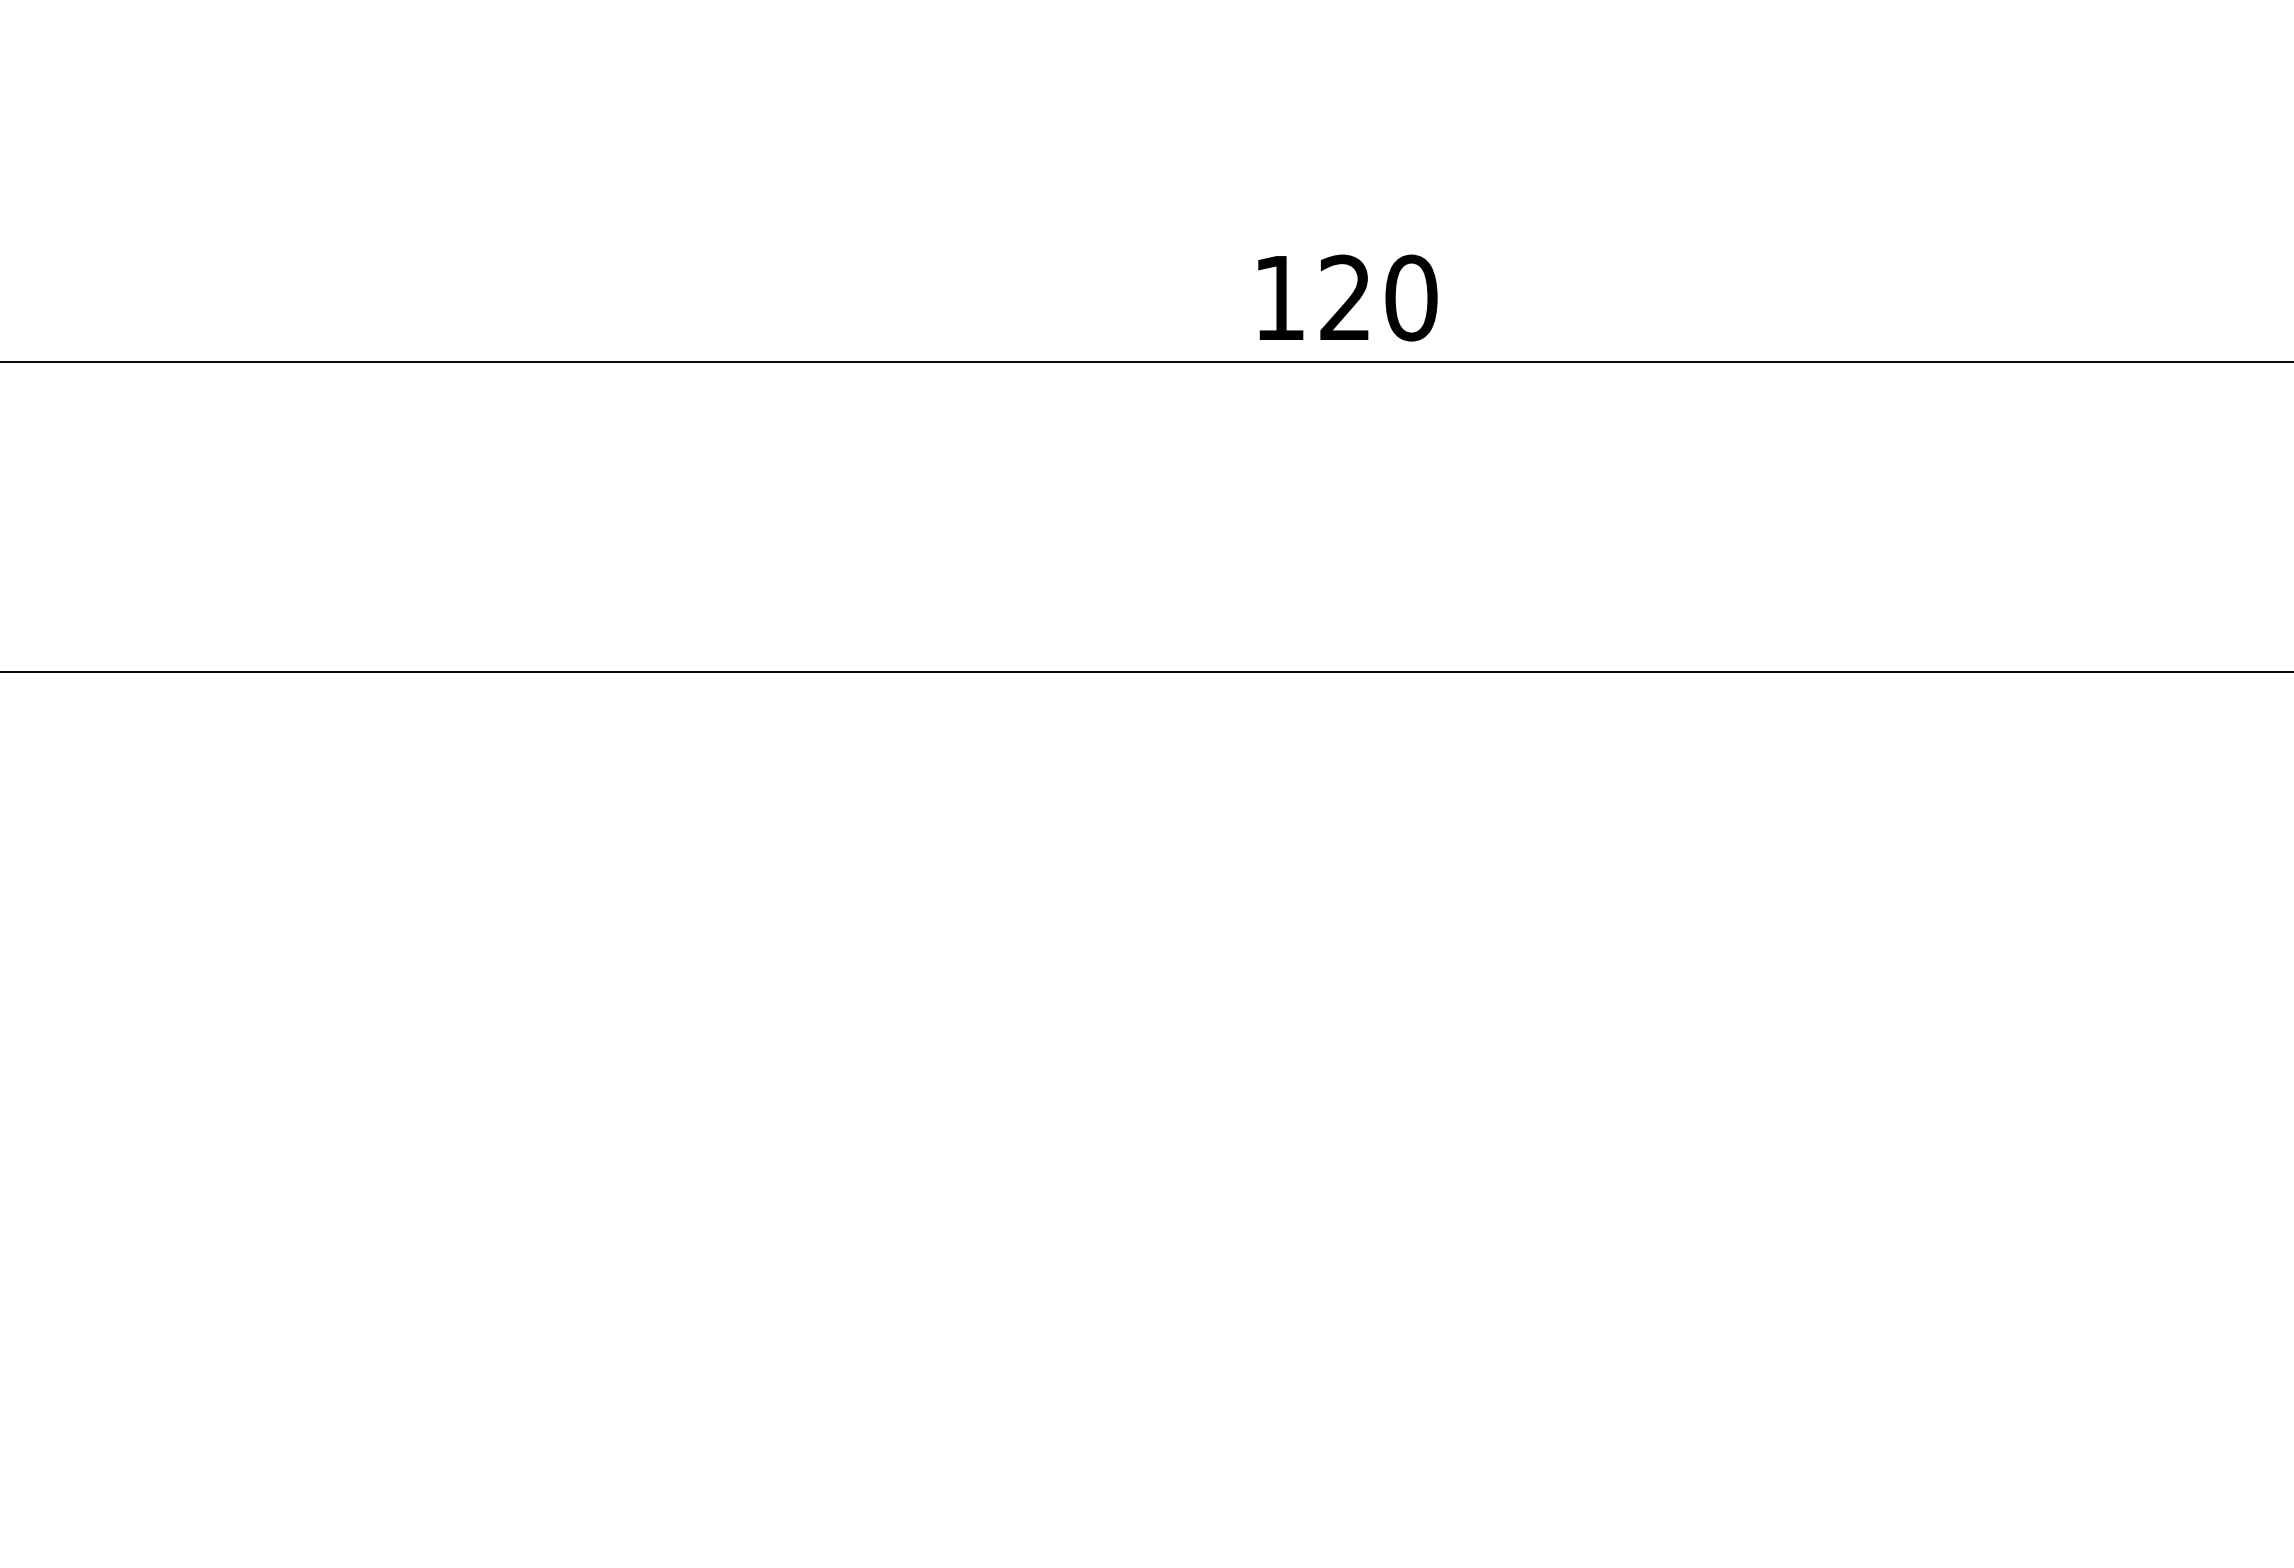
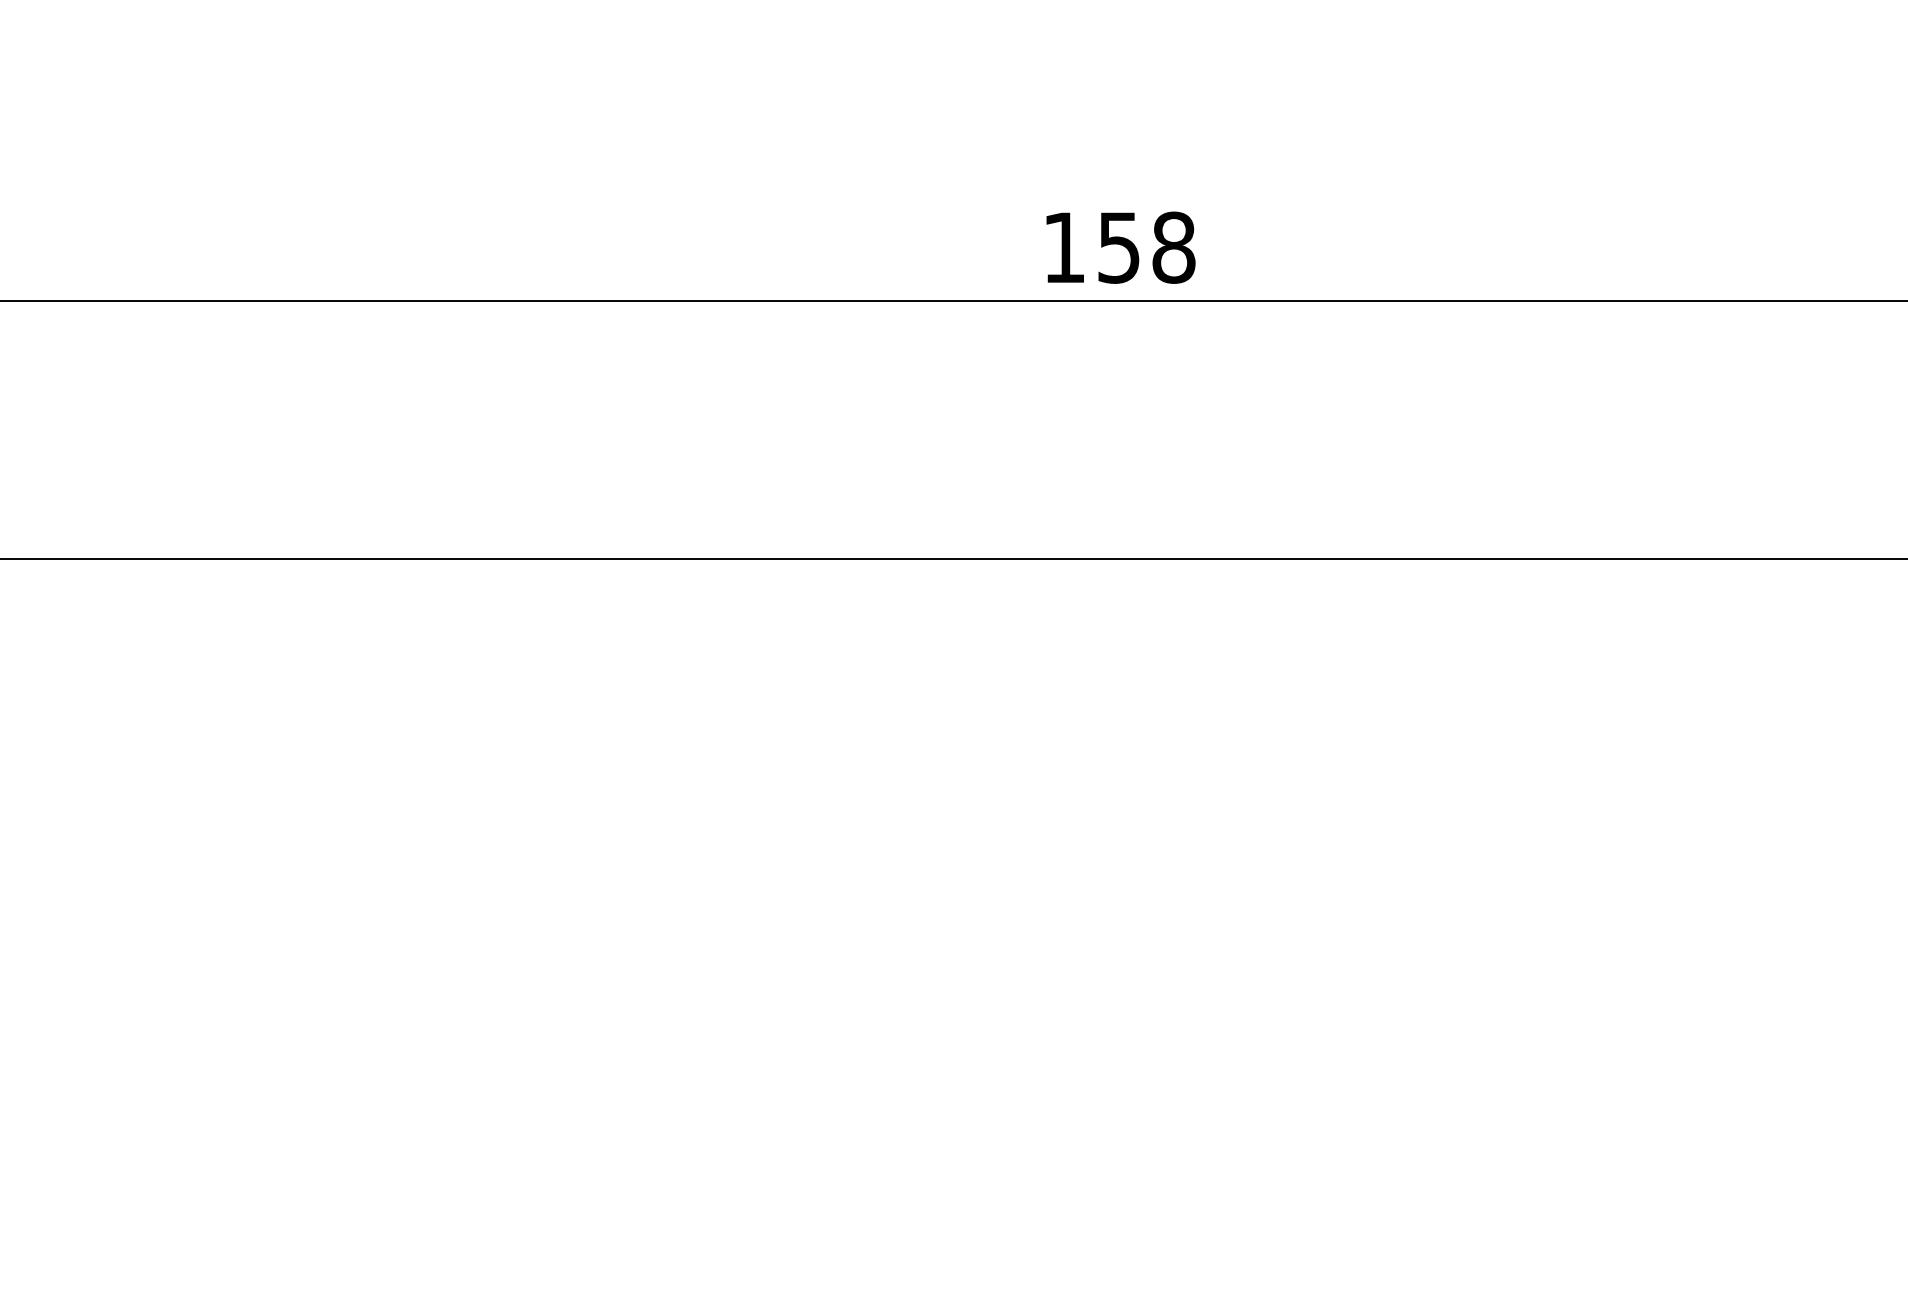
text: (1378, 297) -> (1146, 247), 120 -> 158

